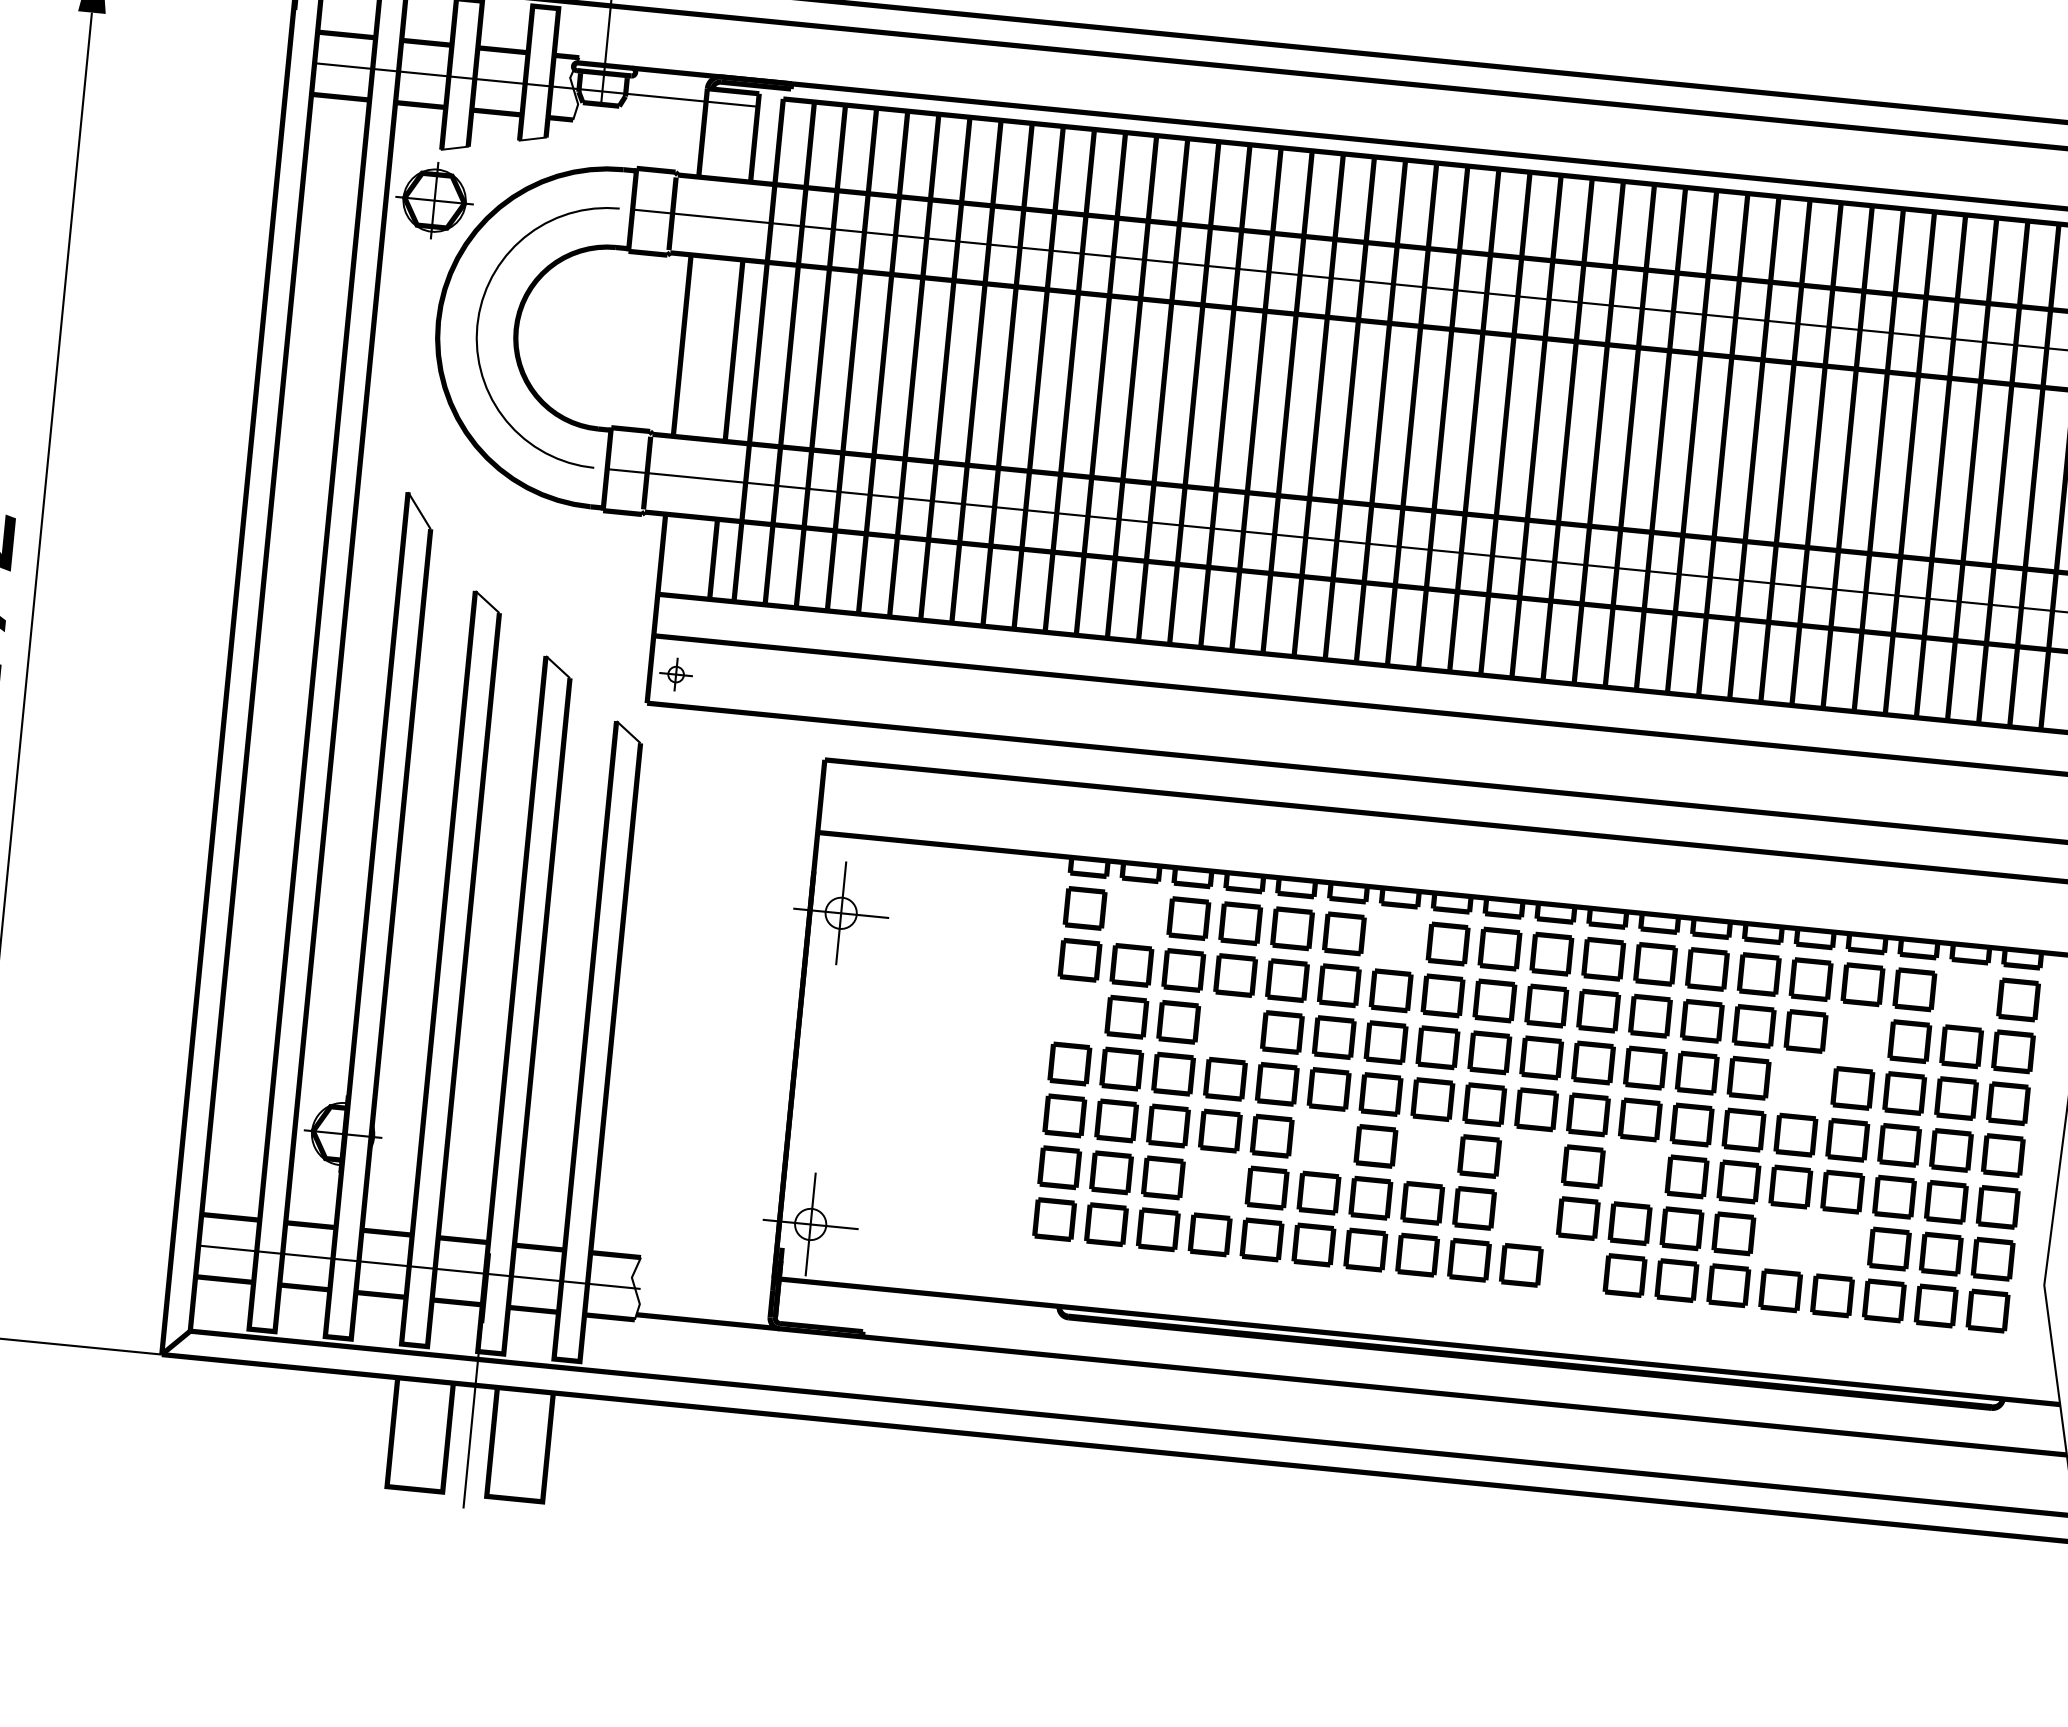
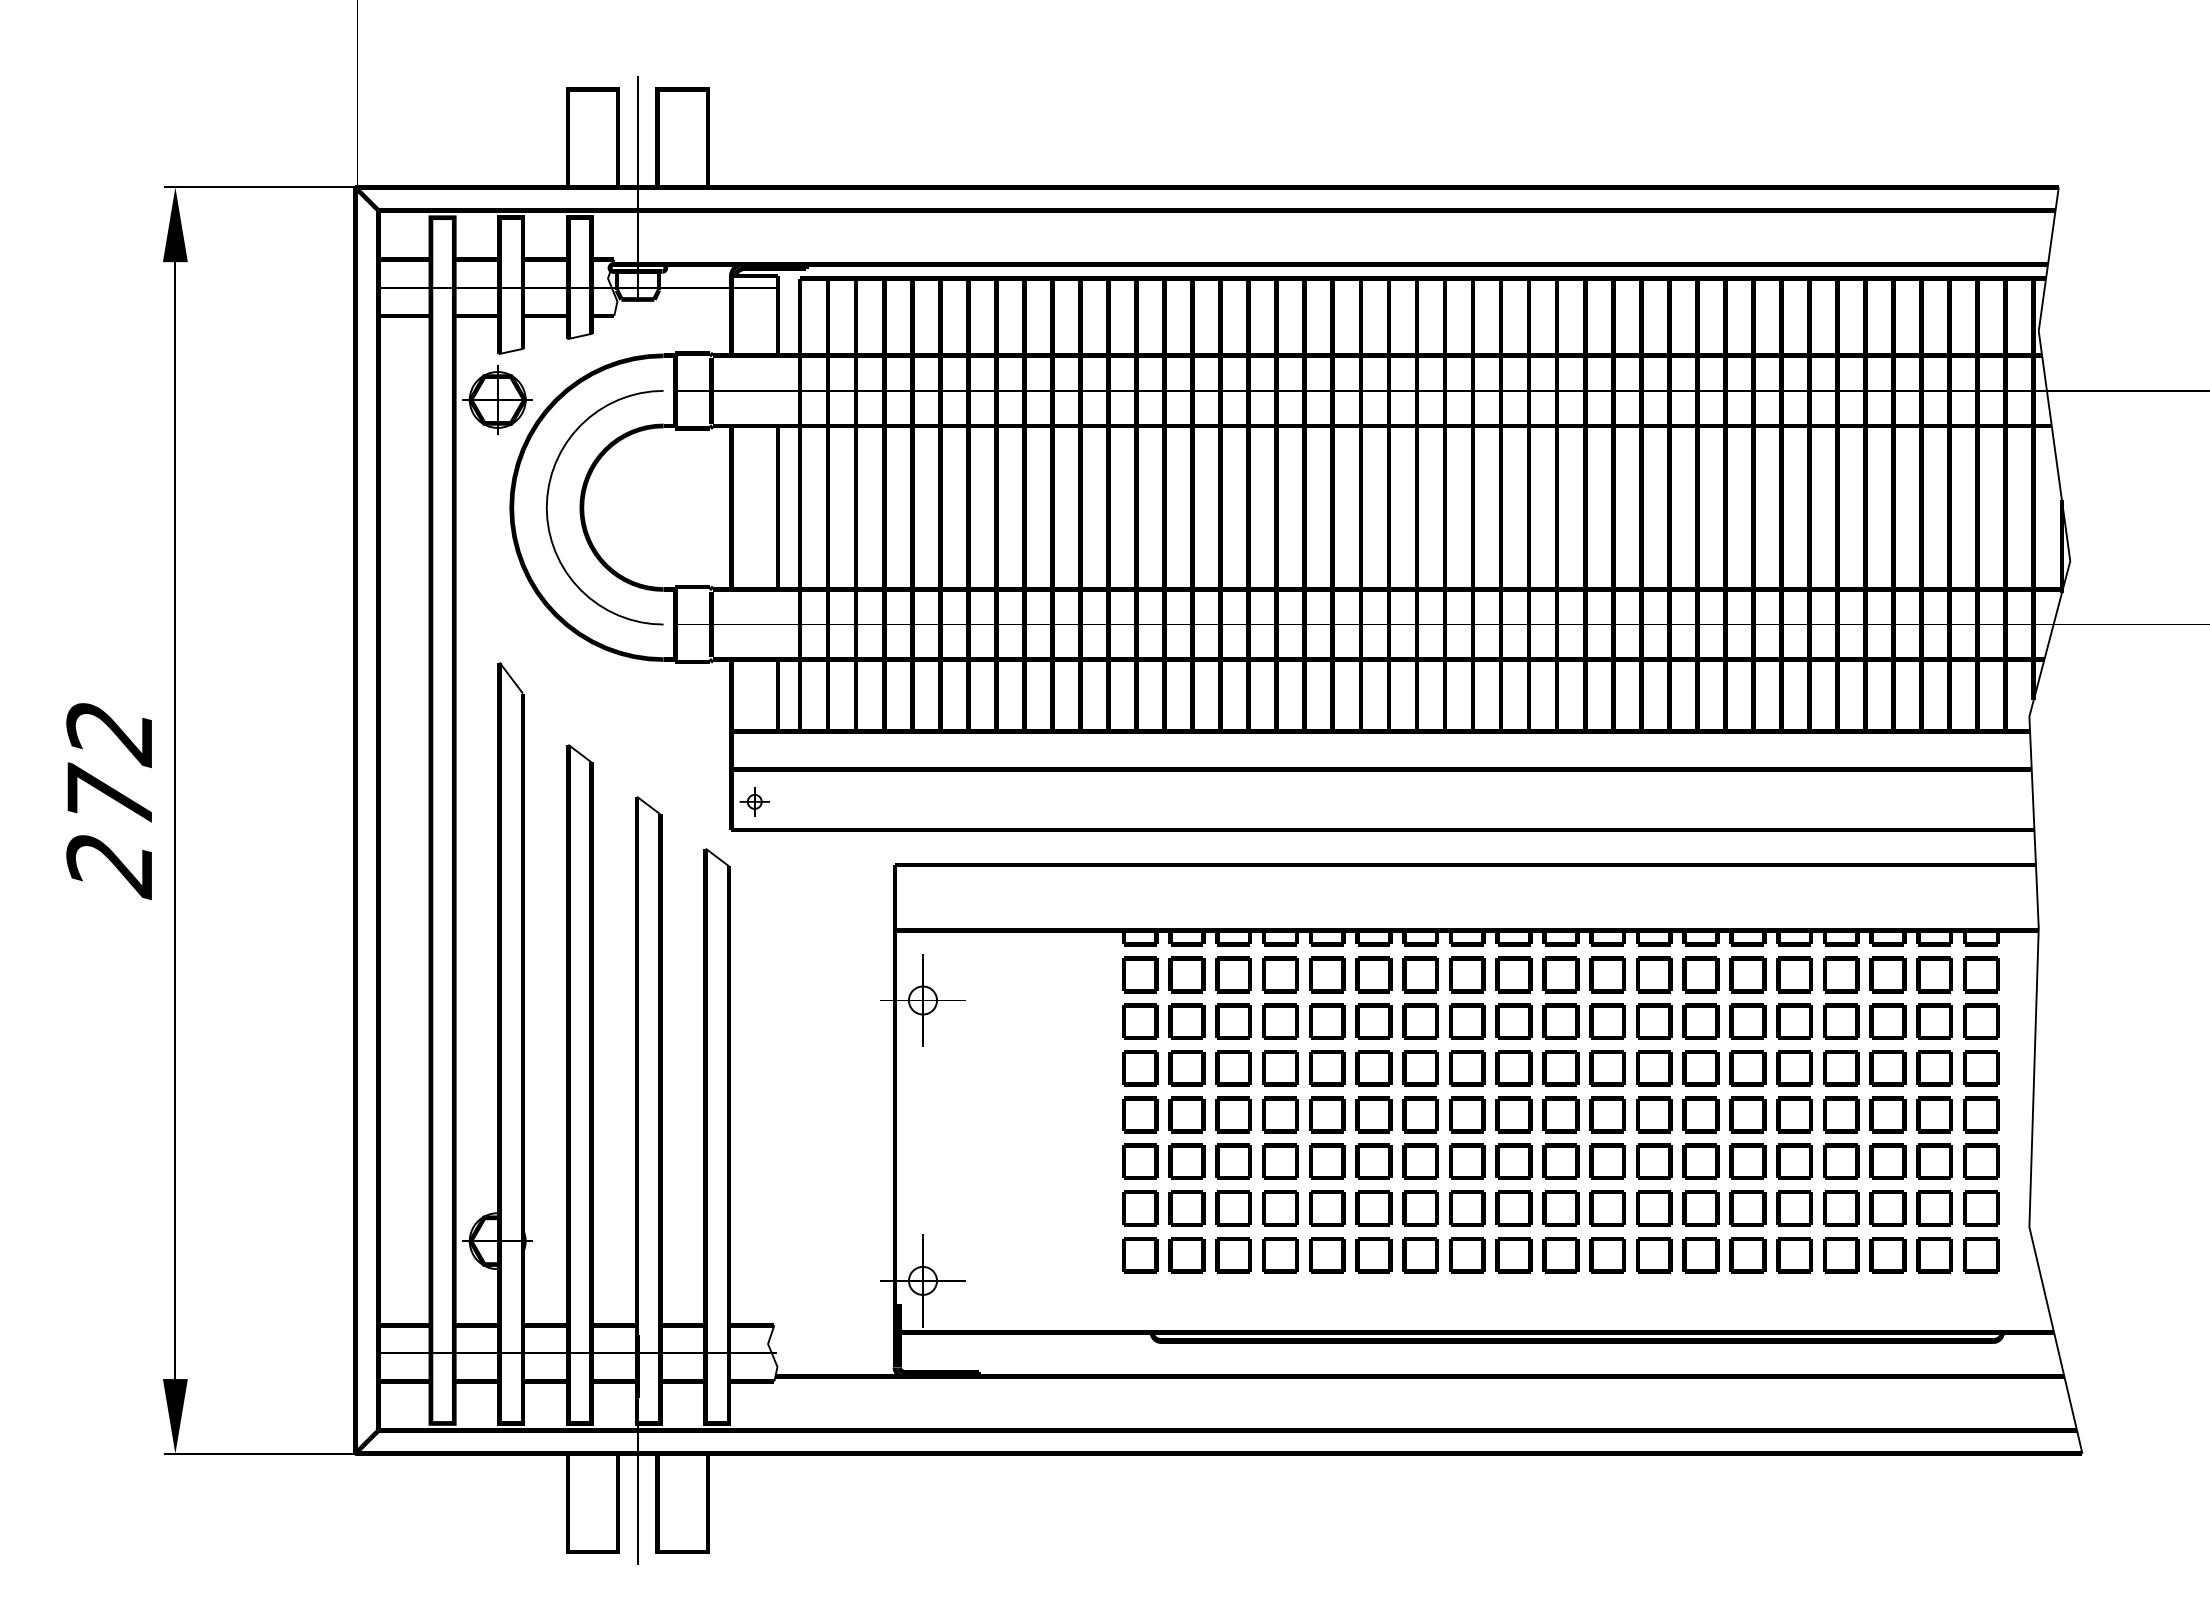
part: (1136, 913) -> (1186, 974), added
part: (1396, 938) -> (1420, 974), added
part: (1966, 994) -> (1934, 974), added
part: (1075, 1012) -> (1140, 1068), added
part: (1230, 1027) -> (1280, 1068), added
part: (1858, 1036) -> (1841, 1021), added
part: (1800, 1083) -> (1794, 1068), added
part: (1323, 1140) -> (1373, 1161), added
part: (1427, 1151) -> (1467, 1161), added
part: (1531, 1161) -> (1560, 1161), added
part: (1635, 1171) -> (1654, 1161), added
part: (1215, 1183) -> (1280, 1208), added
part: (1525, 1213) -> (1560, 1208), added
part: (1785, 1238) -> (1794, 1208), added
part: (1837, 1244) -> (1841, 1208), added
part: (1573, 1270) -> (1607, 1255), added

